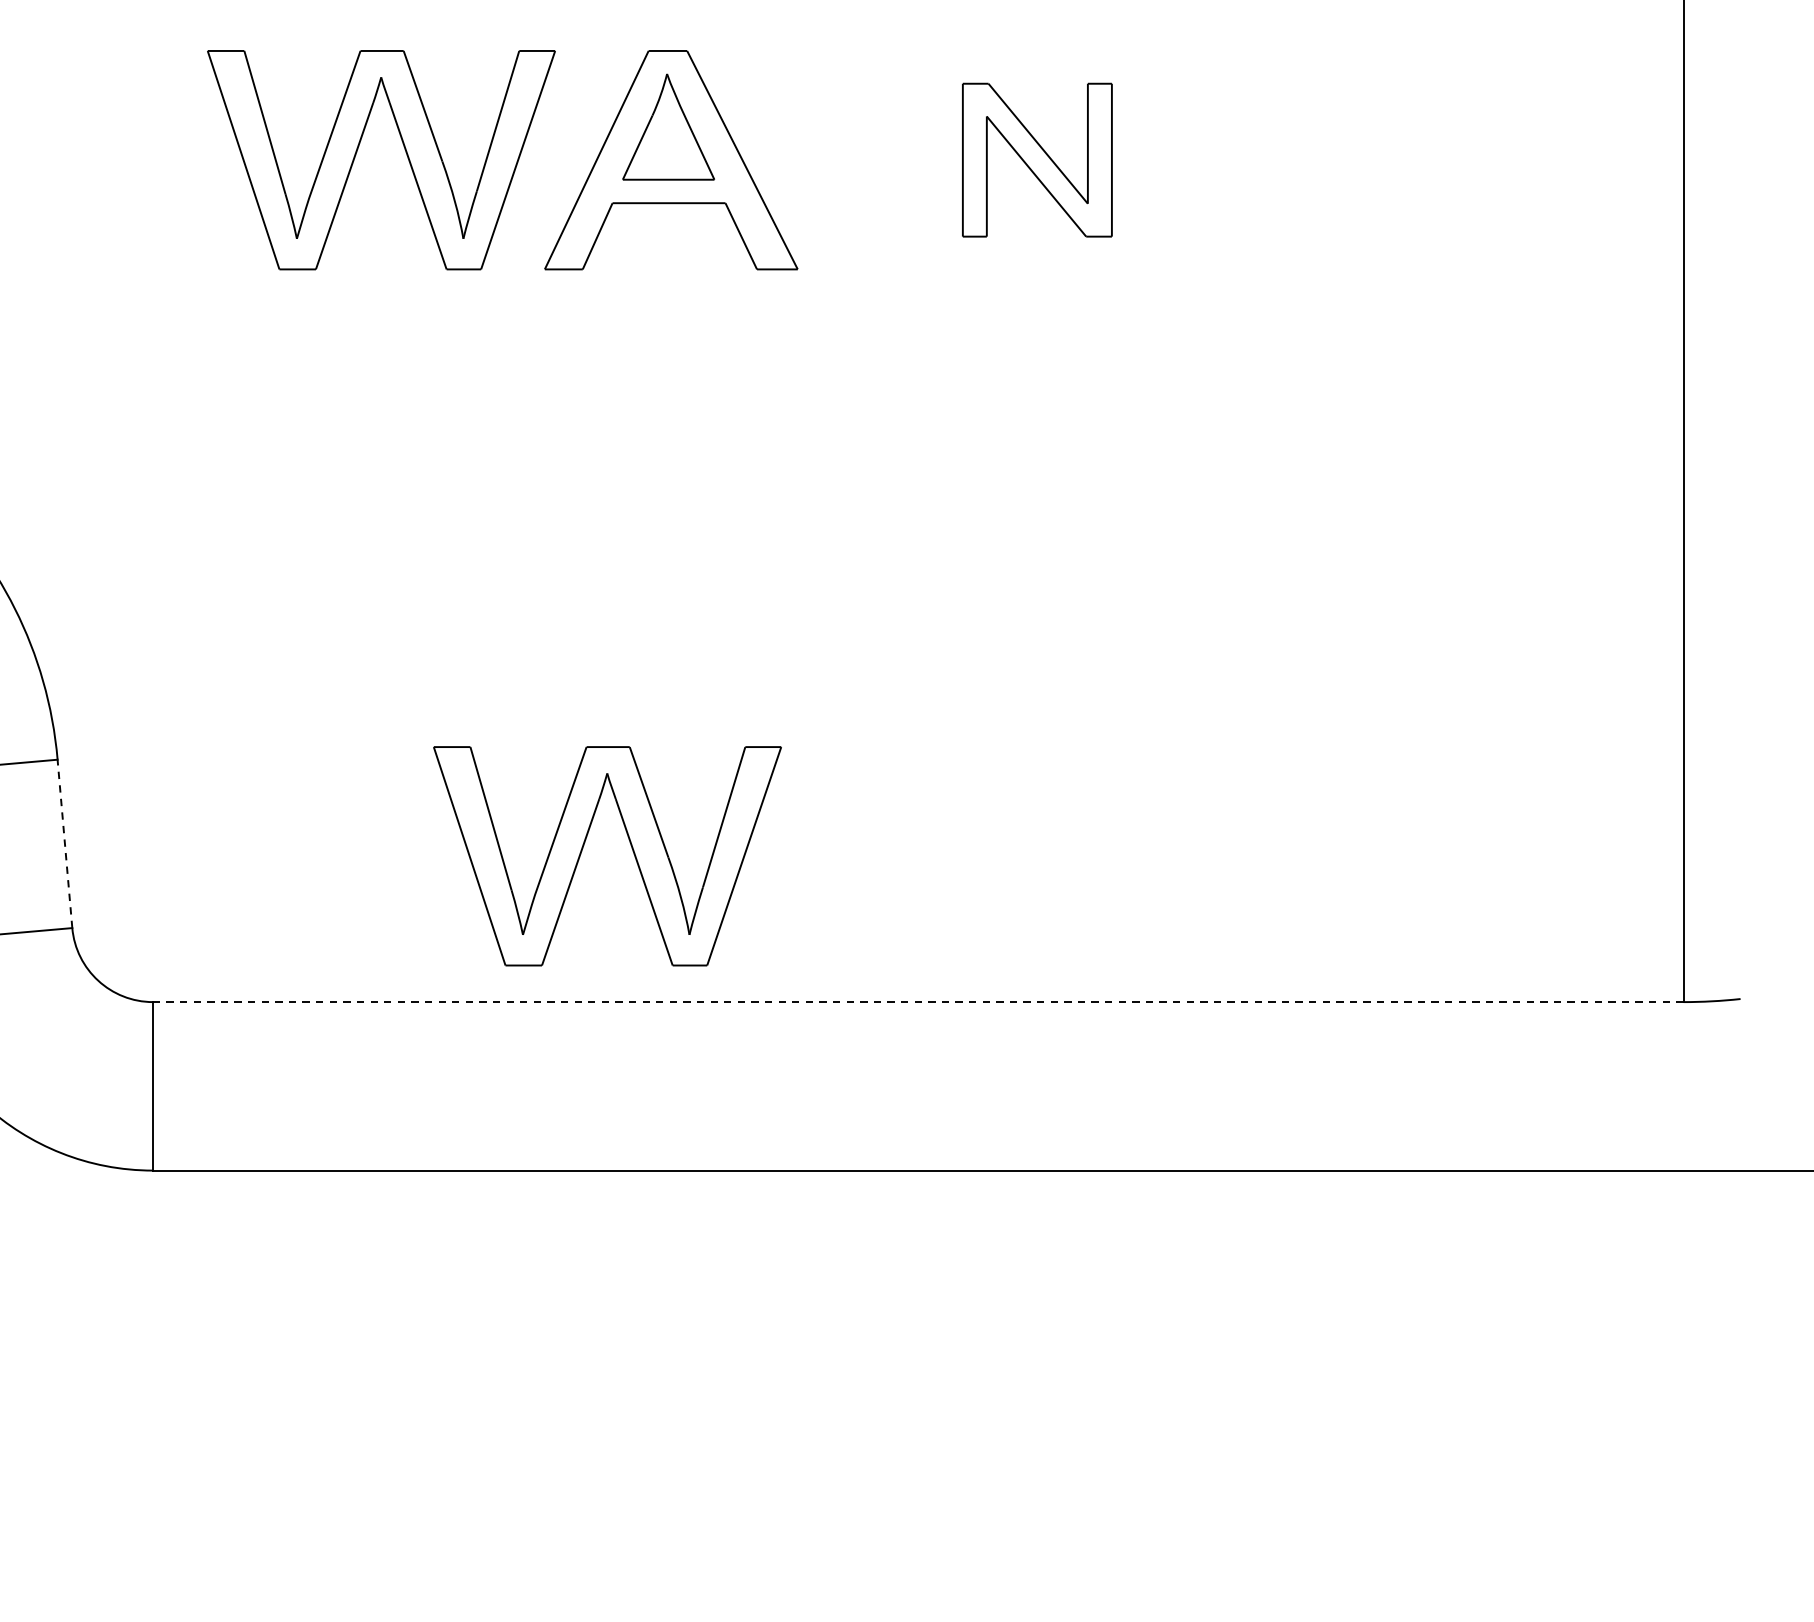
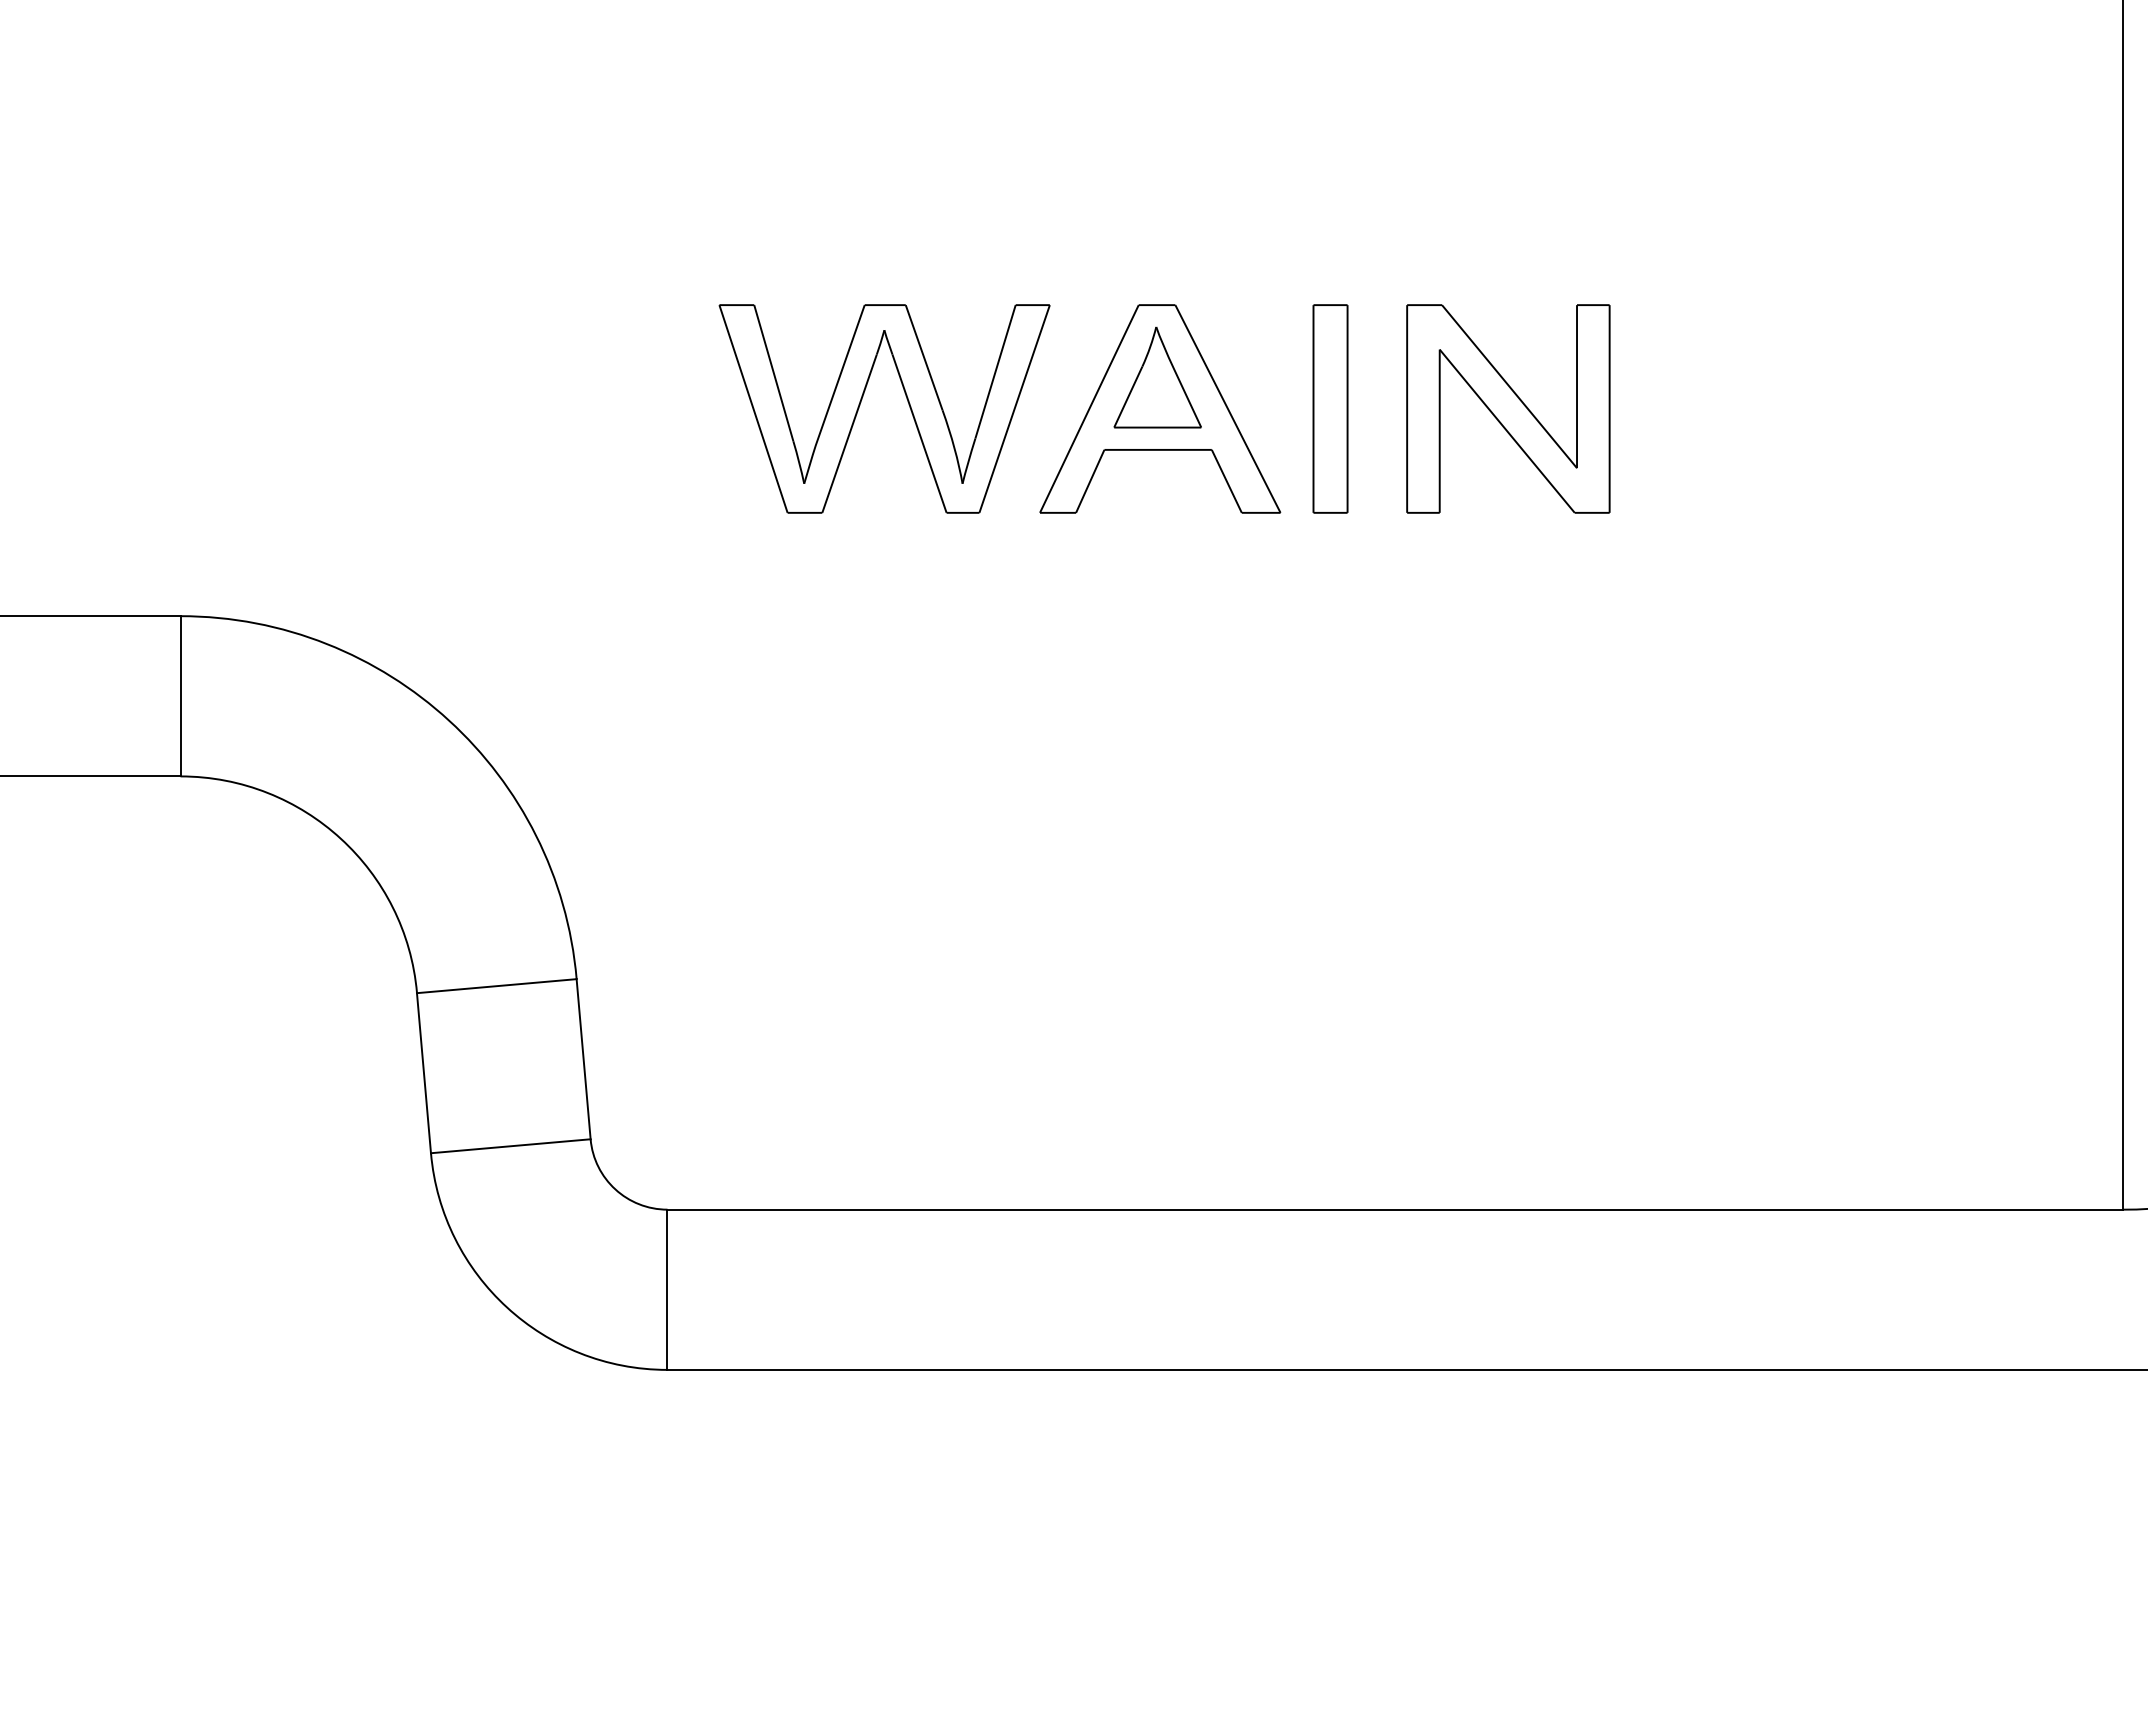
part: (850, 159) -> (1330, 408), added
part: (1037, 159) -> (1508, 408), size x1.43
line: (64, 843) -> (583, 1058), dashed -> solid
part: (584, 846) -> (1077, 1061), removed
line: (918, 1001) -> (1395, 1209), dashed -> solid

